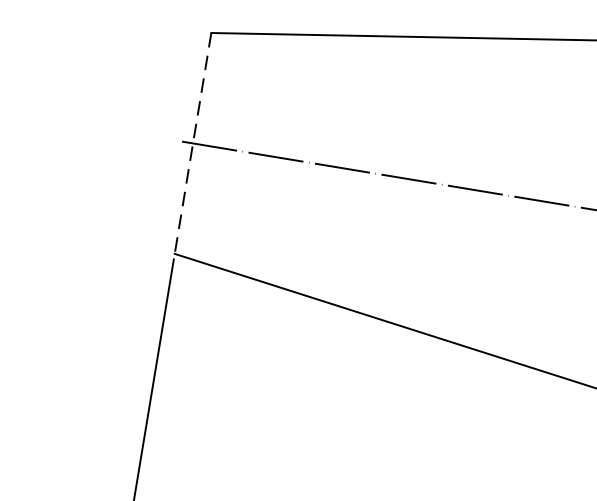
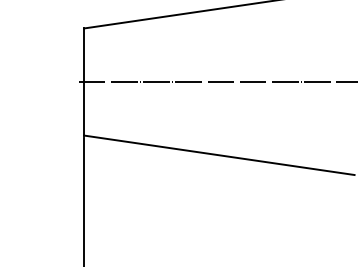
line: (193, 144) -> (84, 82), dashed -> solid

